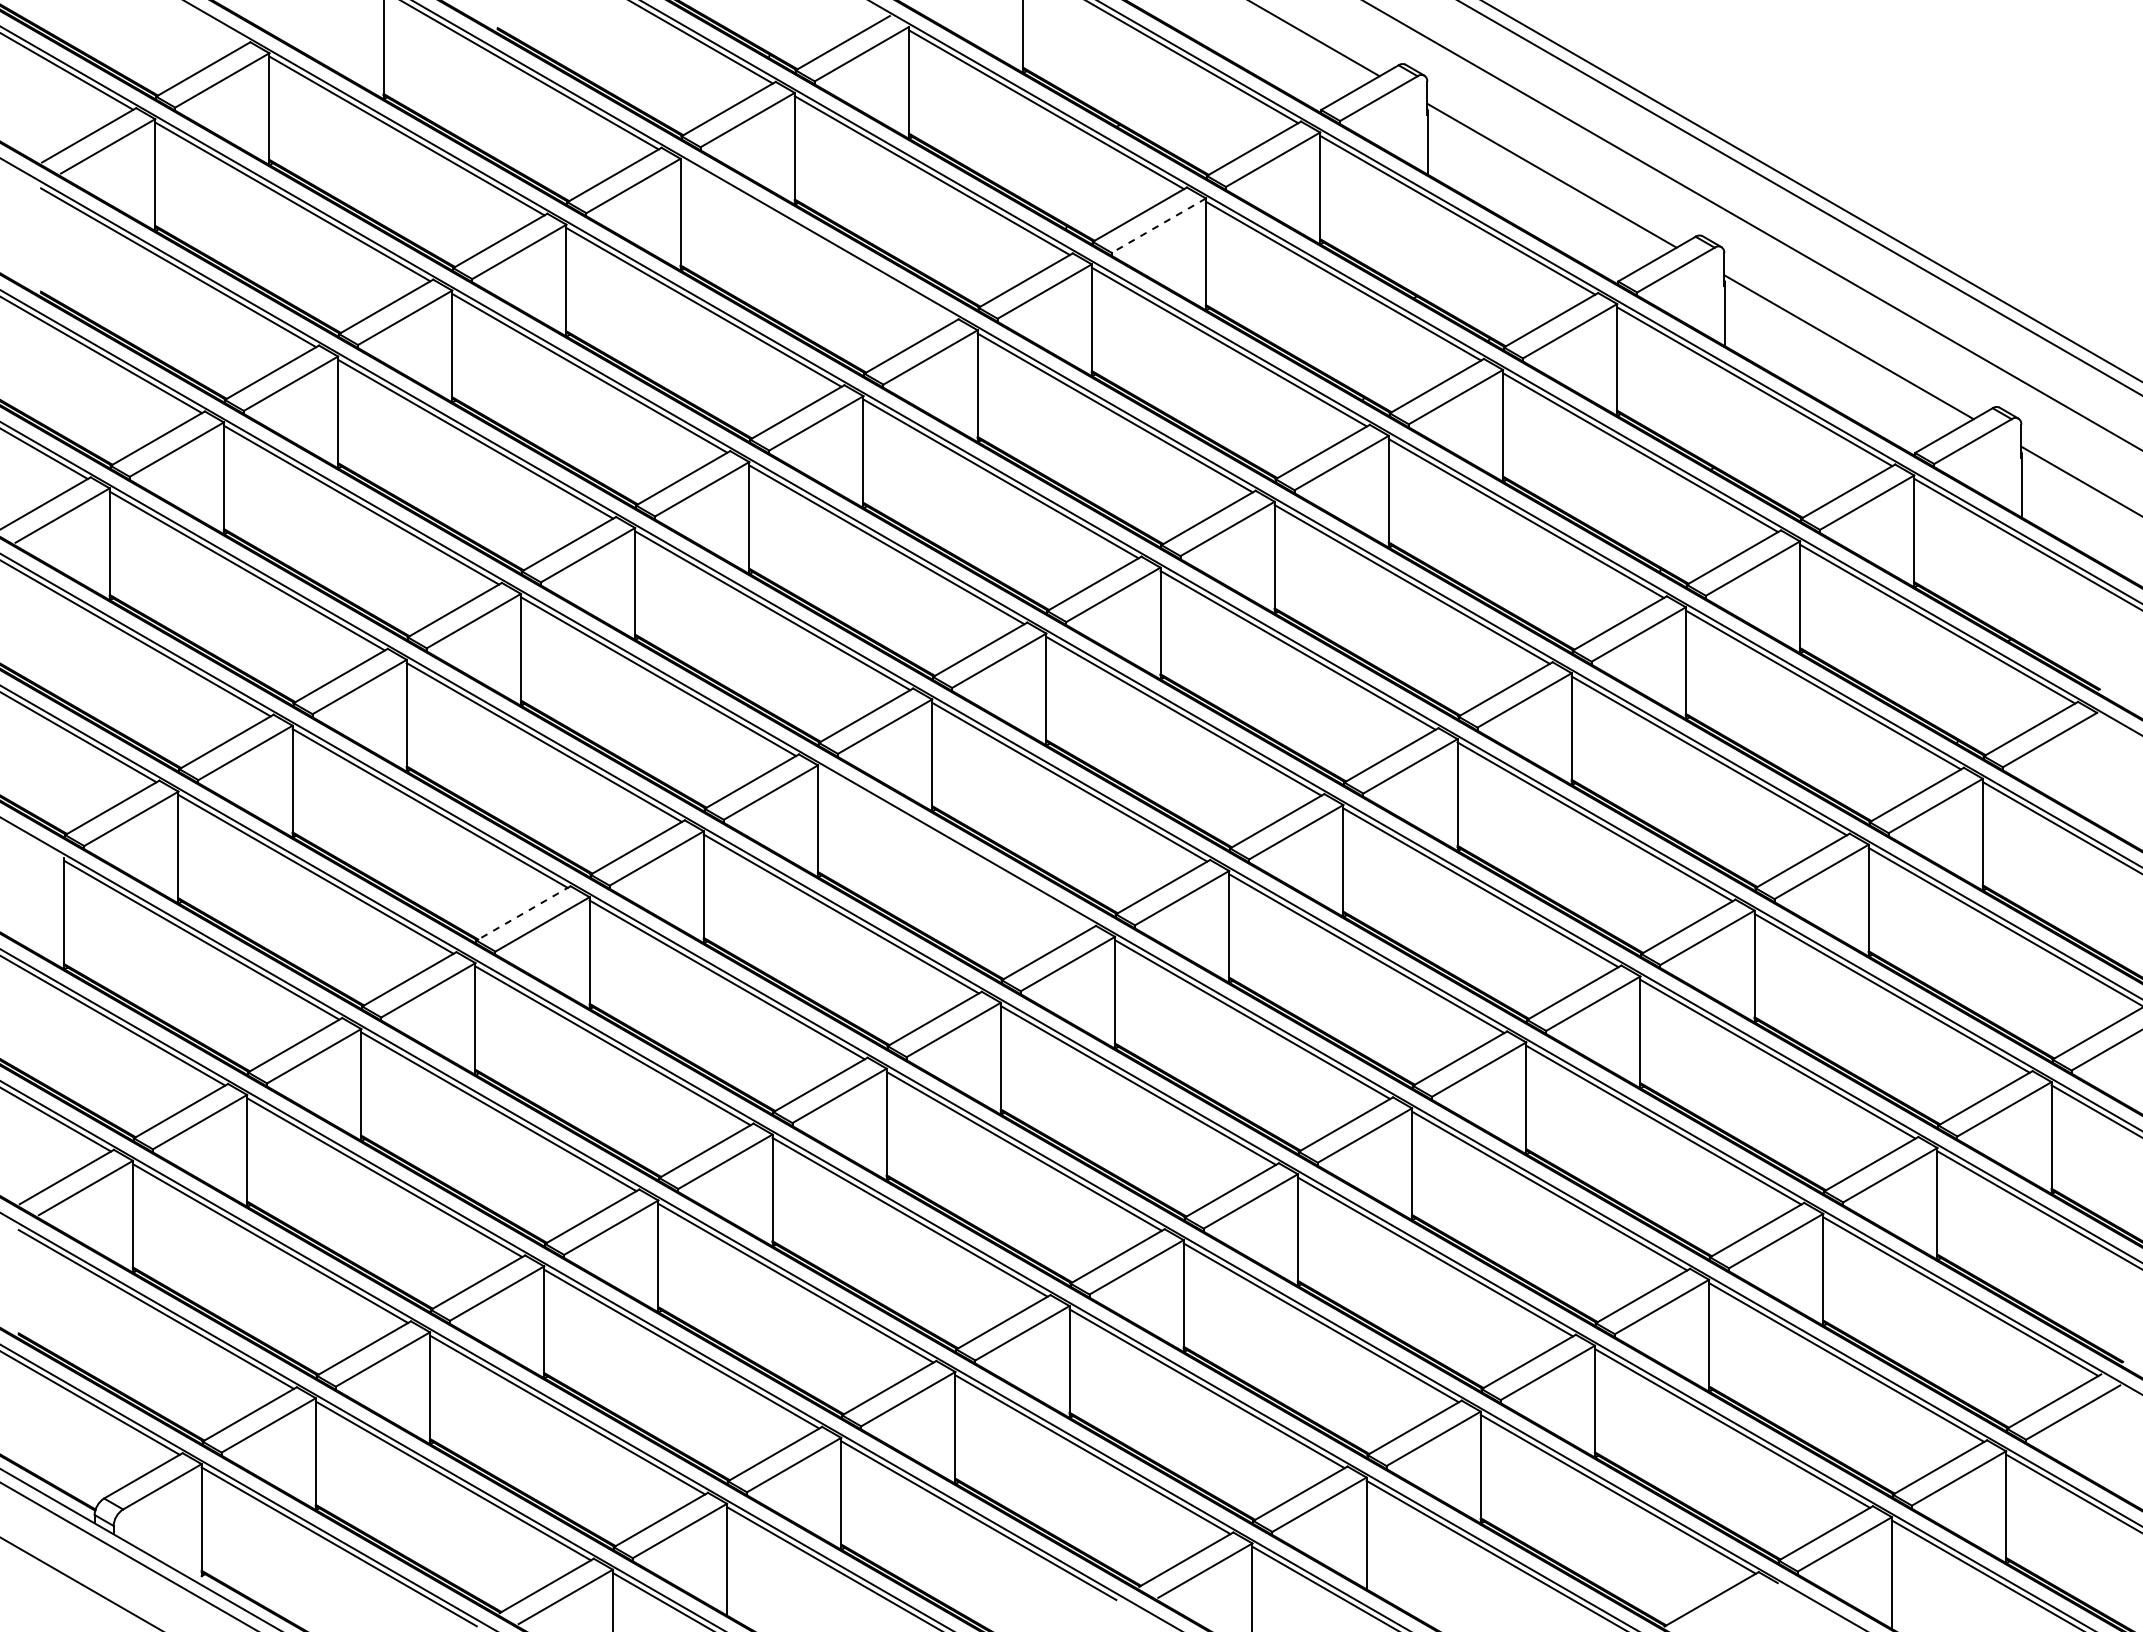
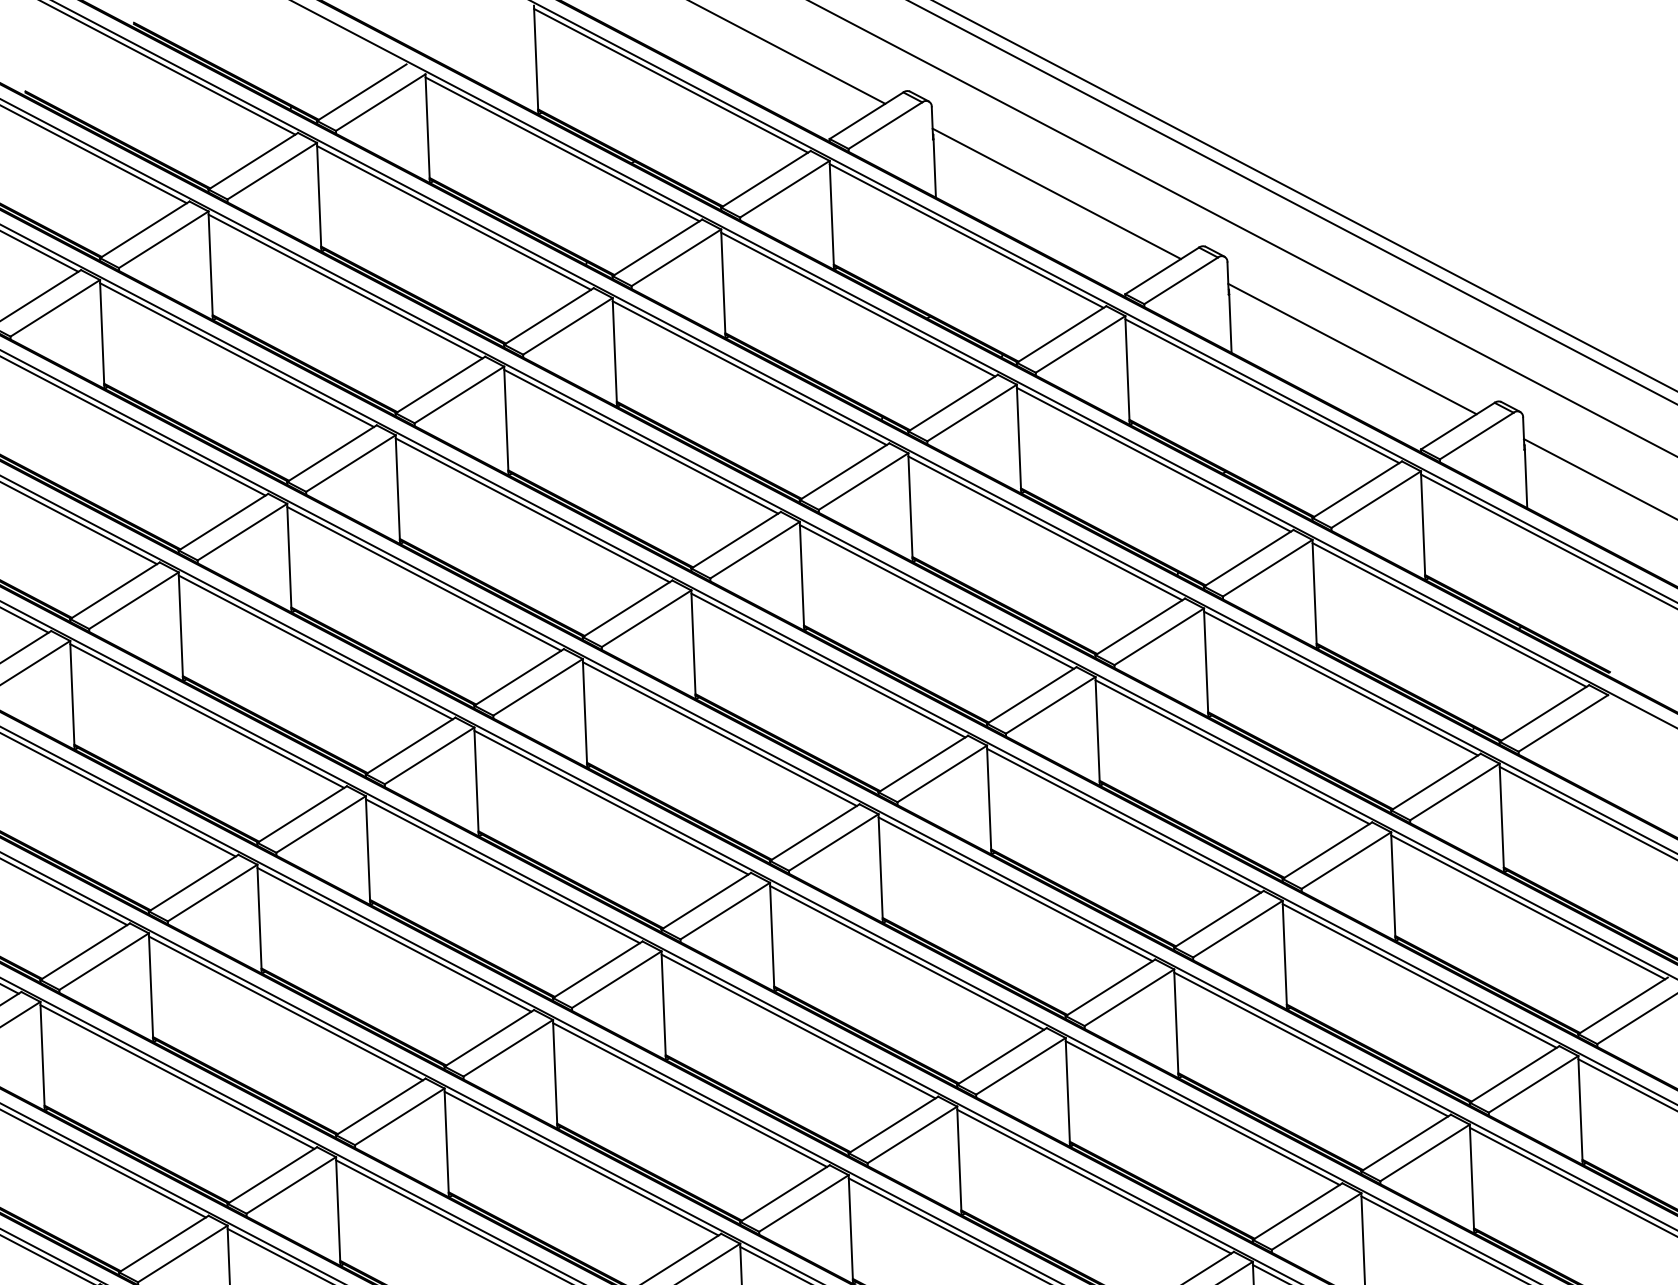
line: (1158, 225) -> (676, 257), dashed -> solid
line: (817, 241) -> (344, 286), added
line: (955, 847) -> (502, 870), added
line: (523, 913) -> (85, 951), dashed -> solid

